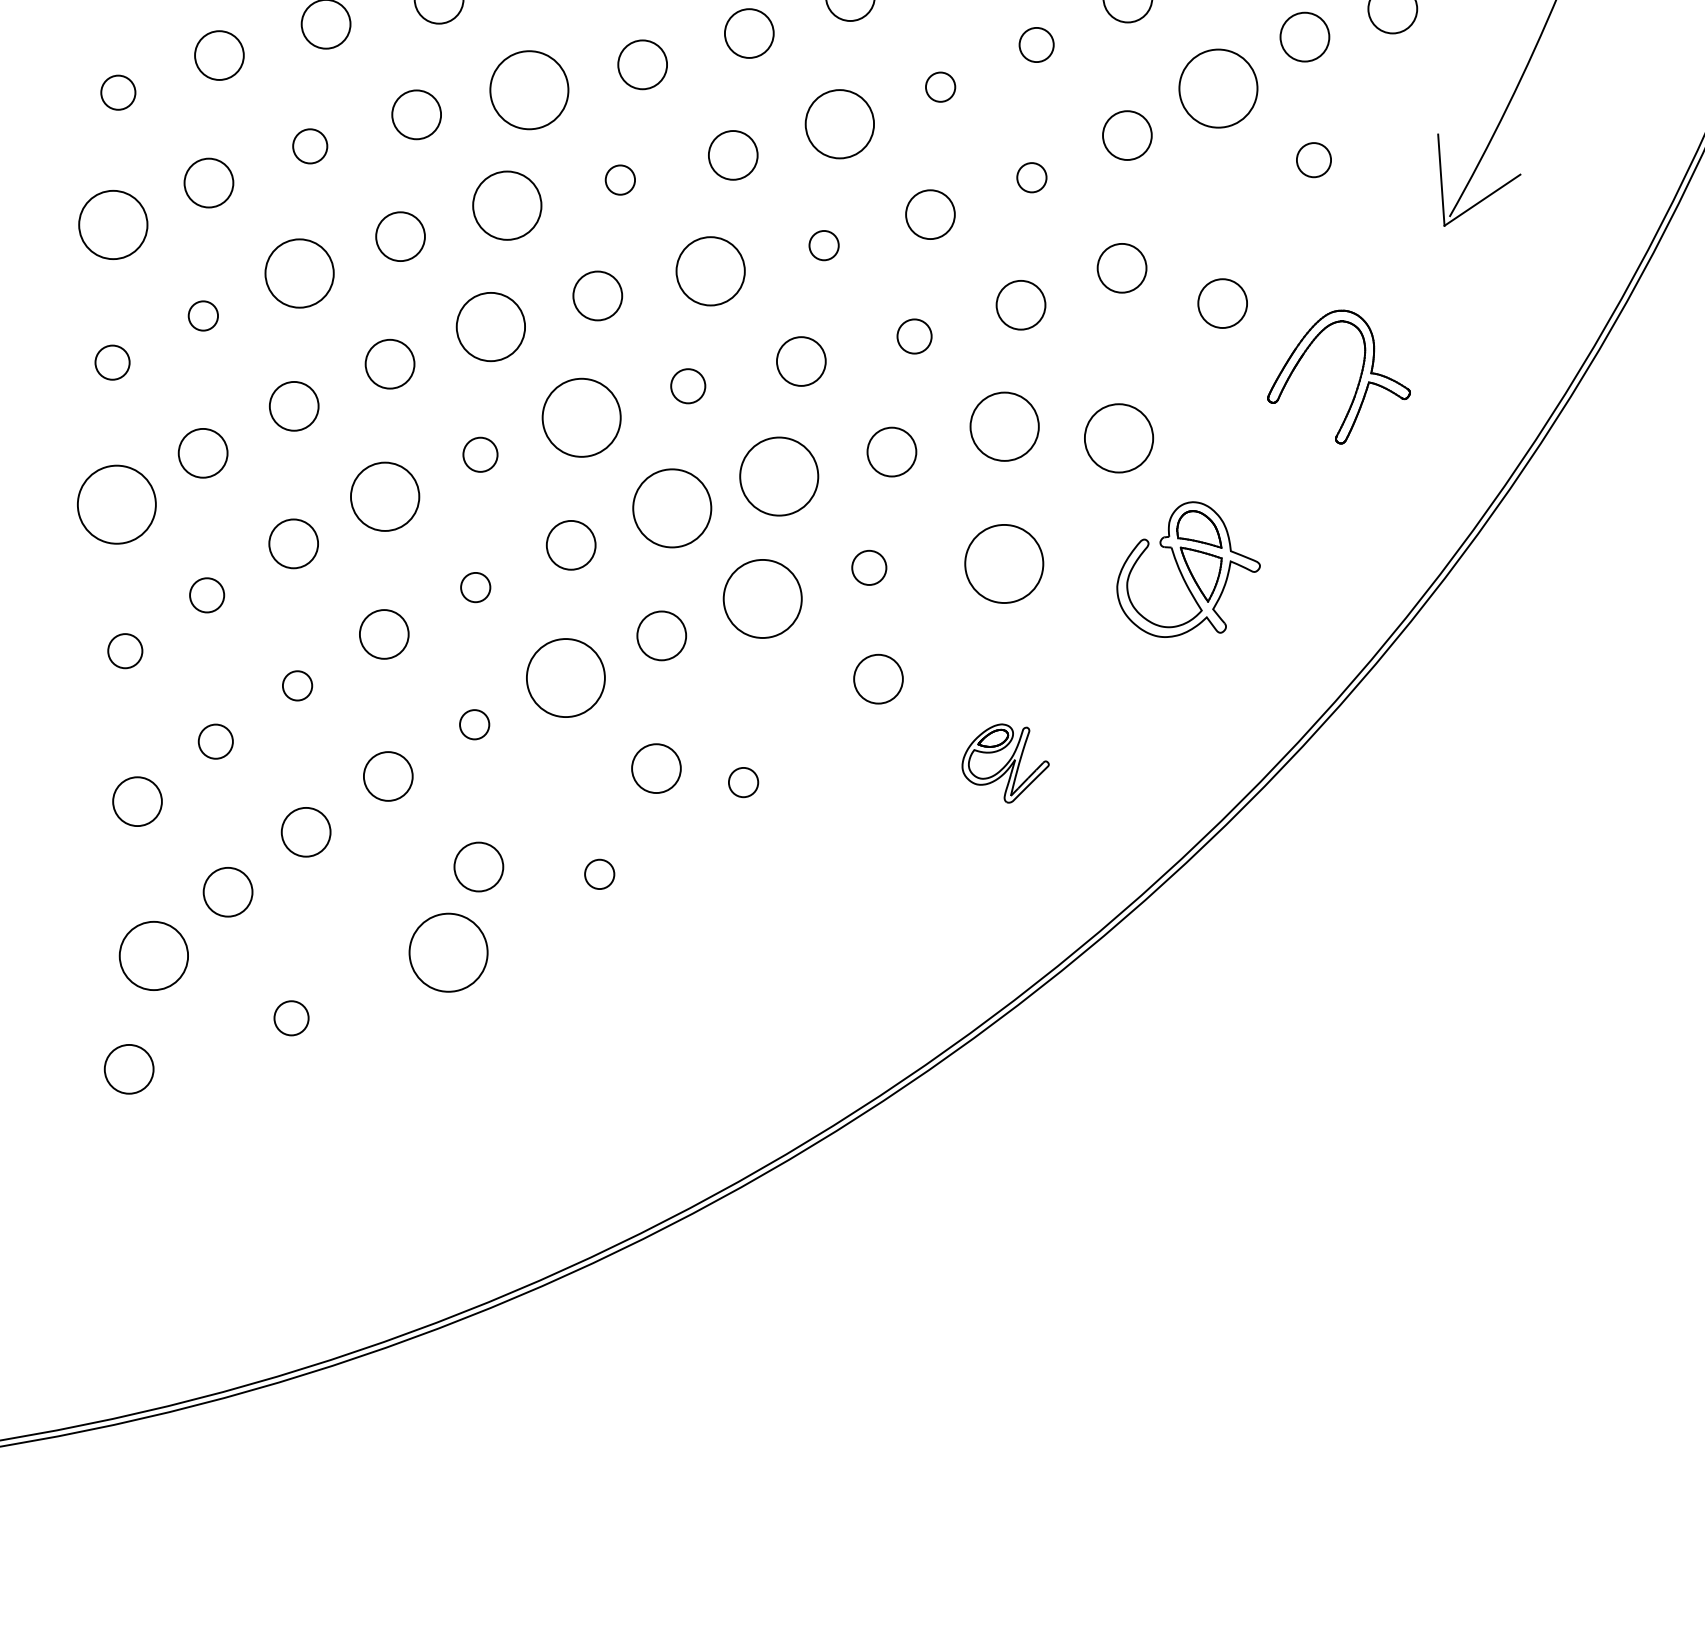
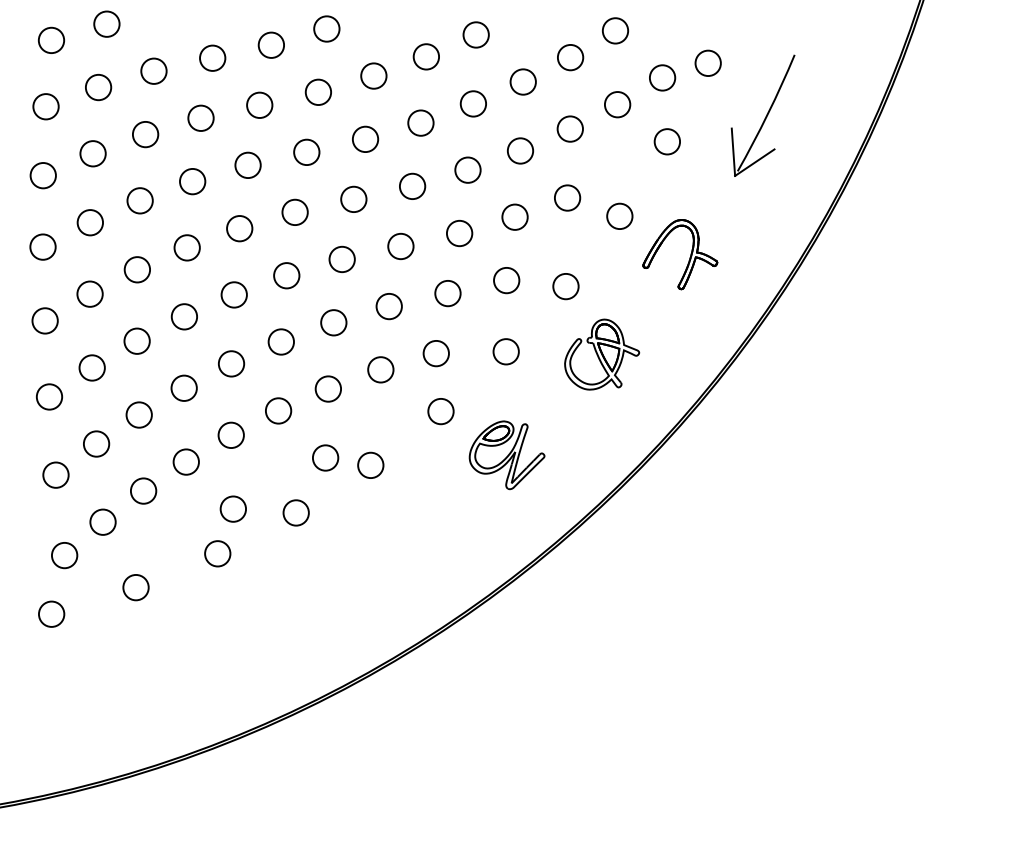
circle: (1035, 43) -> (522, 81), size x1.43
circle: (939, 86) -> (472, 103), size x1.67
circle: (529, 88) -> (259, 104), size x0.62
circle: (1218, 88) -> (617, 104), size x0.62
circle: (117, 92) -> (45, 106), size x1.43
circle: (839, 122) -> (420, 122), size x0.71
circle: (309, 145) -> (145, 134), size x1.43
circle: (1312, 159) -> (666, 141), size x1.43
circle: (1031, 176) -> (520, 150), size x1.67
circle: (619, 178) -> (306, 151), size x1.67
circle: (506, 203) -> (247, 164), size x0.71
circle: (111, 224) -> (42, 175), size x0.71
circle: (823, 244) -> (412, 185), size x1.67
circle: (710, 269) -> (353, 198), size x0.71
circle: (298, 273) -> (139, 200), size x0.71
circle: (202, 315) -> (89, 222), size x1.67
circle: (490, 326) -> (239, 228), size x0.71
circle: (914, 336) -> (459, 233), size x1.43
circle: (111, 361) -> (42, 246), size x1.43
circle: (687, 384) -> (341, 258), size x1.43
circle: (581, 417) -> (286, 275), size x0.62
circle: (1004, 426) -> (506, 280), size x0.71
circle: (1118, 438) -> (565, 286), size x0.71
circle: (479, 453) -> (233, 294), size x1.43
circle: (777, 477) -> (388, 306), size x0.62
circle: (382, 496) -> (183, 316), size x0.71
circle: (115, 503) -> (44, 320), size x0.62
circle: (671, 507) -> (333, 322), size x0.62
circle: (1002, 563) -> (505, 351), size x0.62
circle: (867, 567) -> (435, 353), size x1.43
circle: (475, 586) -> (231, 363), size x1.67
circle: (205, 594) -> (91, 367), size x1.43
circle: (762, 598) -> (380, 369), size x0.62
circle: (125, 650) -> (49, 396), size x1.43
circle: (565, 677) -> (278, 410), size x0.62
circle: (296, 684) -> (138, 414), size x1.67
circle: (473, 723) -> (230, 434), size x1.67
circle: (215, 740) -> (96, 443), size x1.43
part: (1004, 763) -> (506, 455), size x1.67
circle: (742, 781) -> (370, 464), size x1.67
circle: (598, 873) -> (295, 512), size x1.67
circle: (448, 952) -> (217, 553), size x0.62
circle: (153, 956) -> (64, 555), size x0.71
circle: (290, 1017) -> (135, 587), size x1.43

